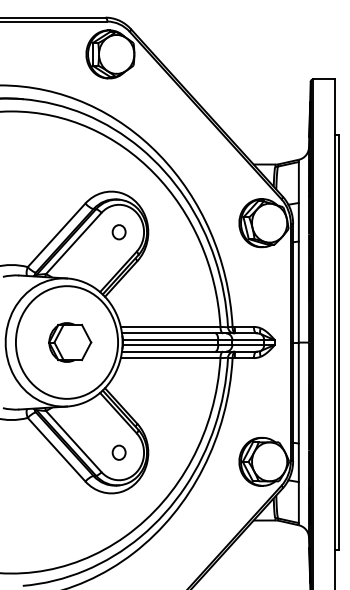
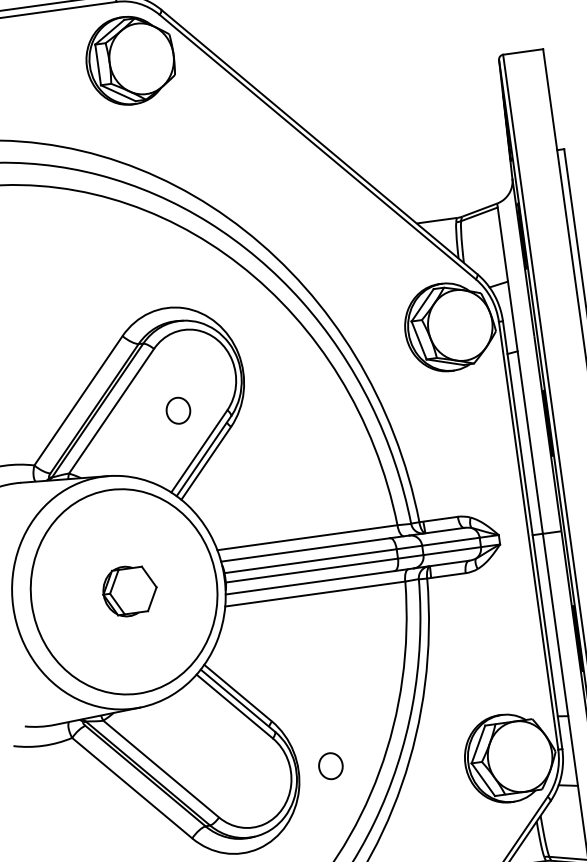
part: (118, 232) -> (177, 411), moved
part: (70, 342) -> (130, 590), size x0.7
part: (118, 452) -> (329, 765), moved

